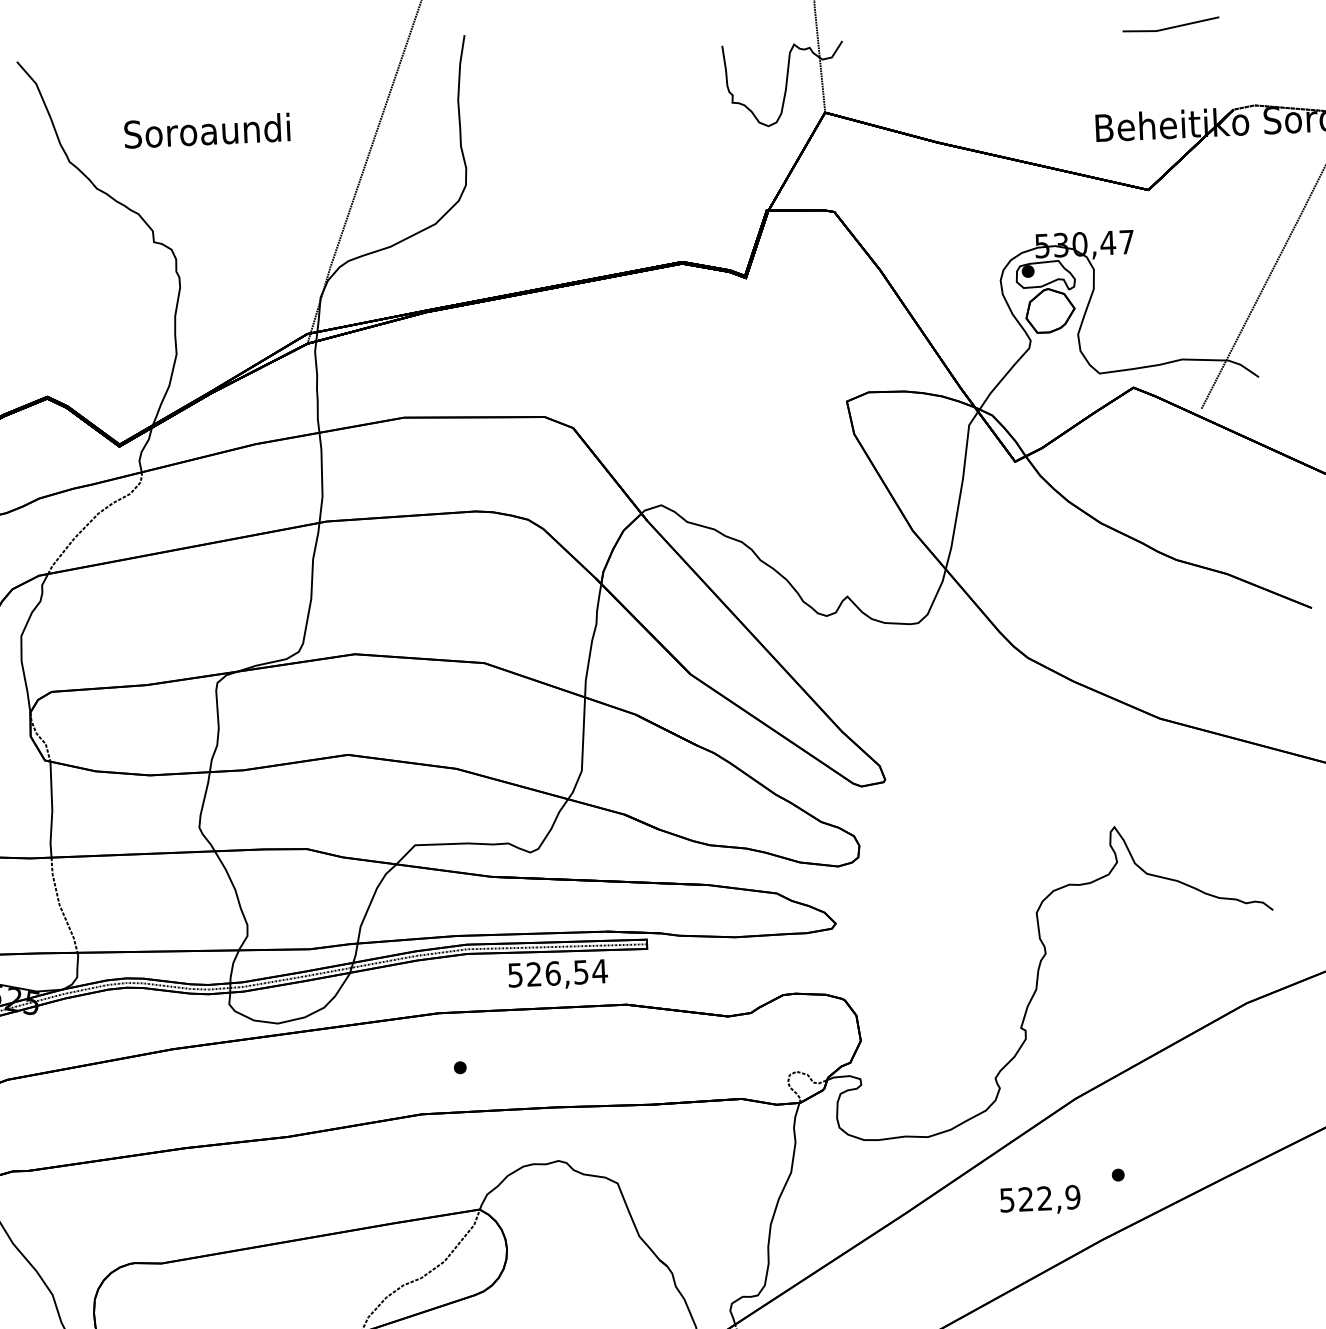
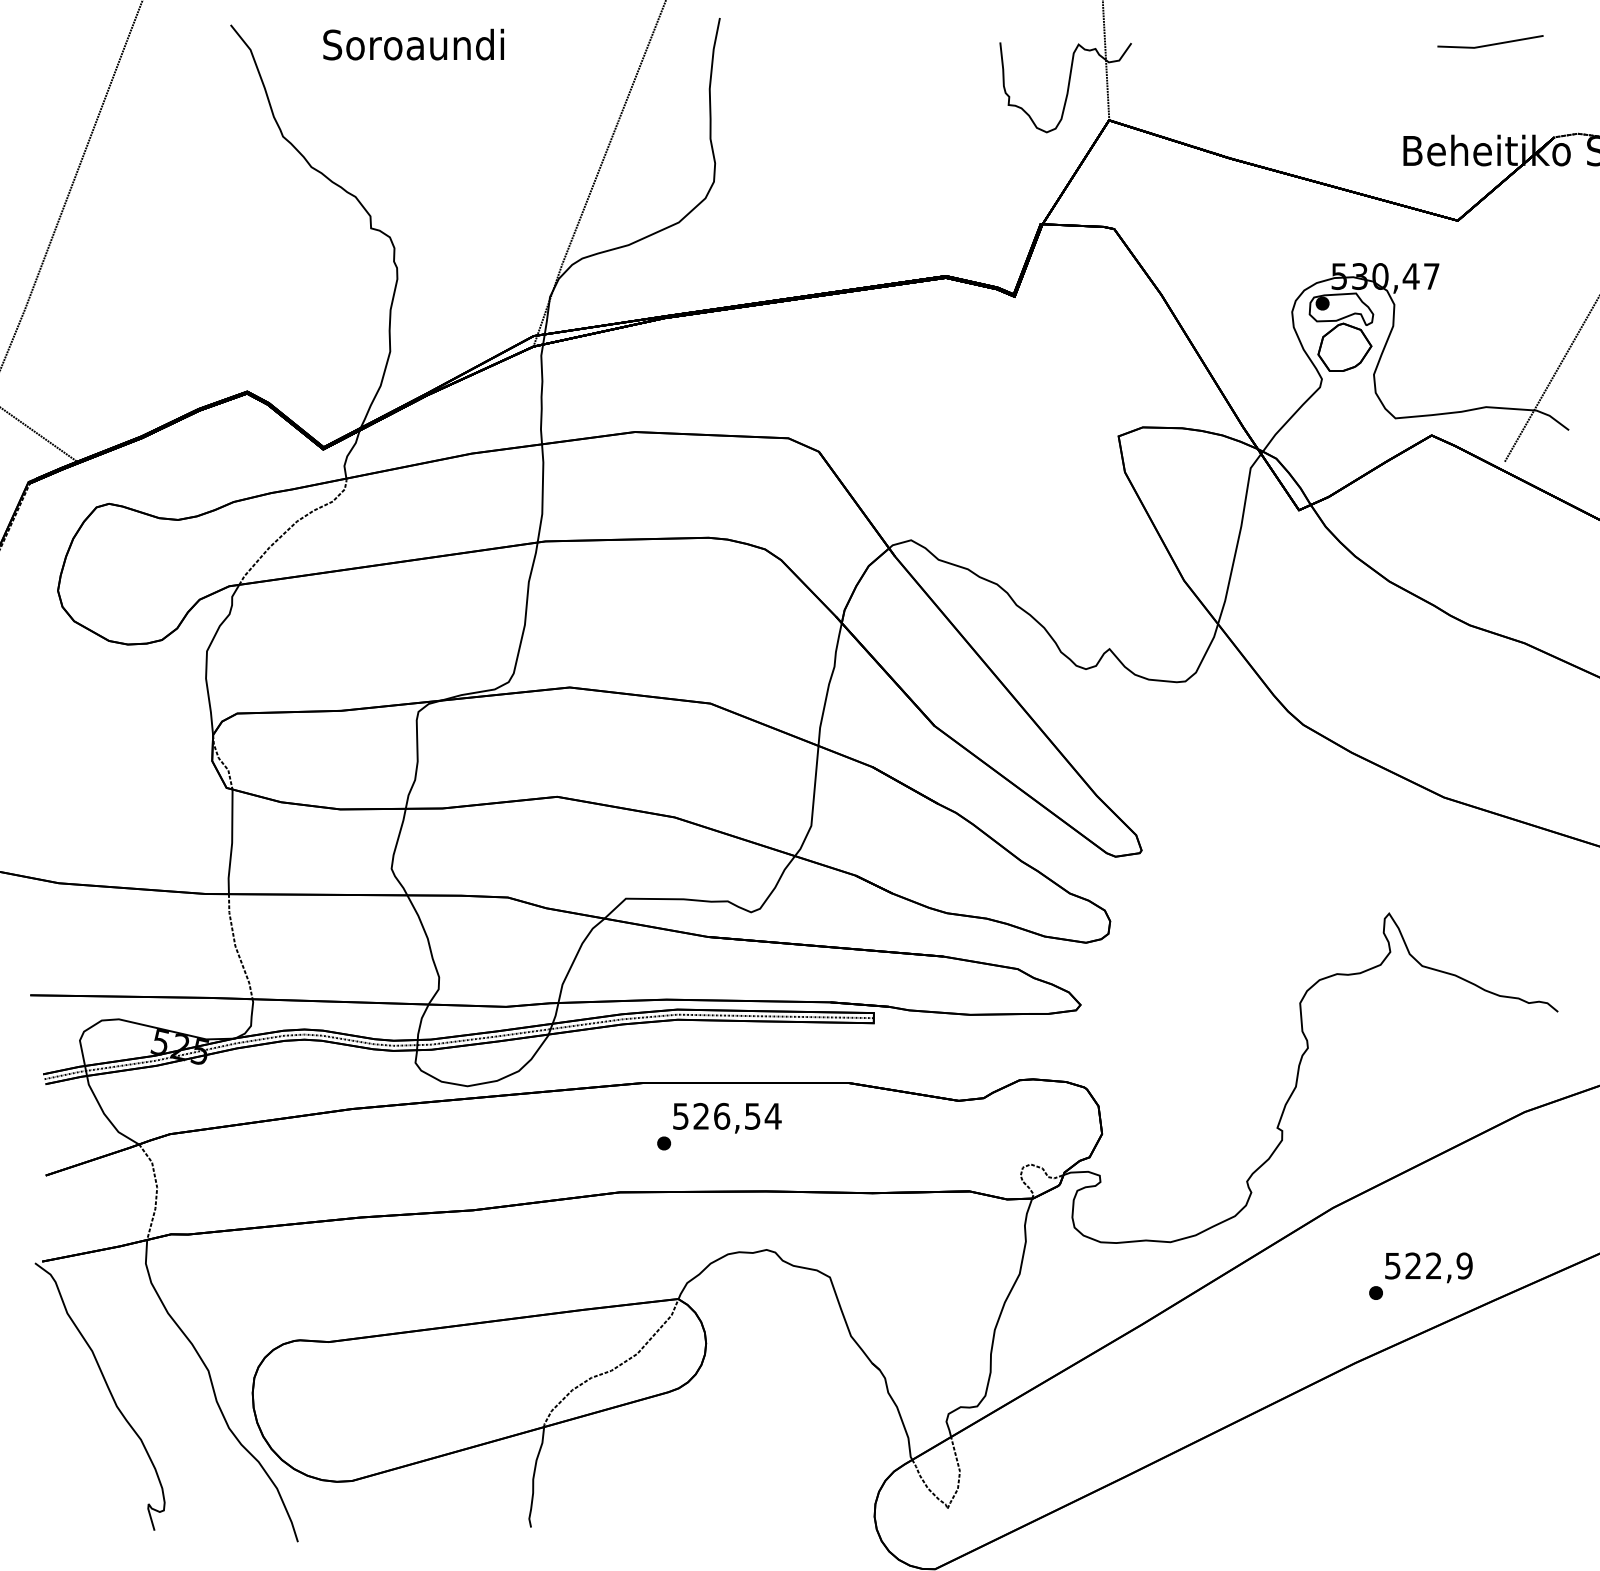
text: (207, 130) -> (413, 44), moved
text: (558, 975) -> (727, 1118), moved
text: (1039, 1200) -> (1428, 1267), moved

